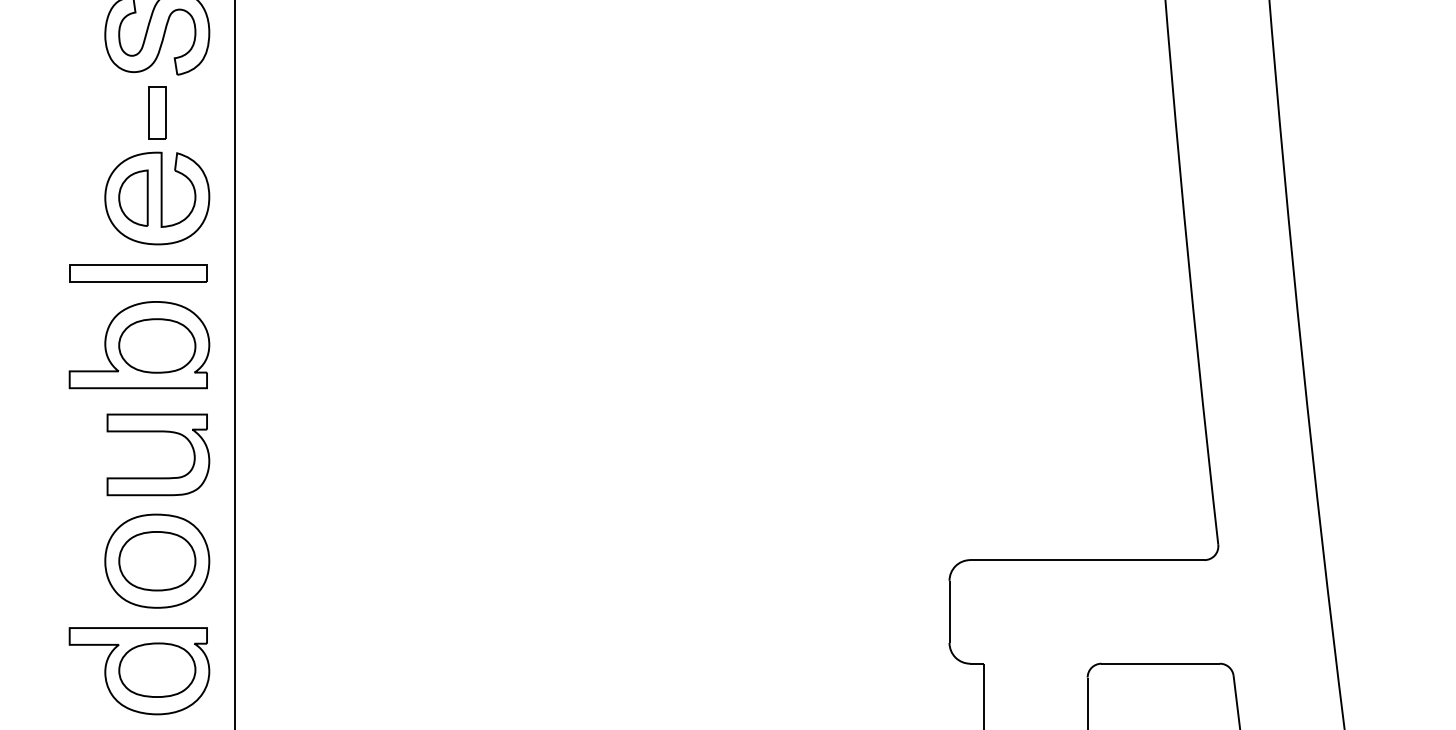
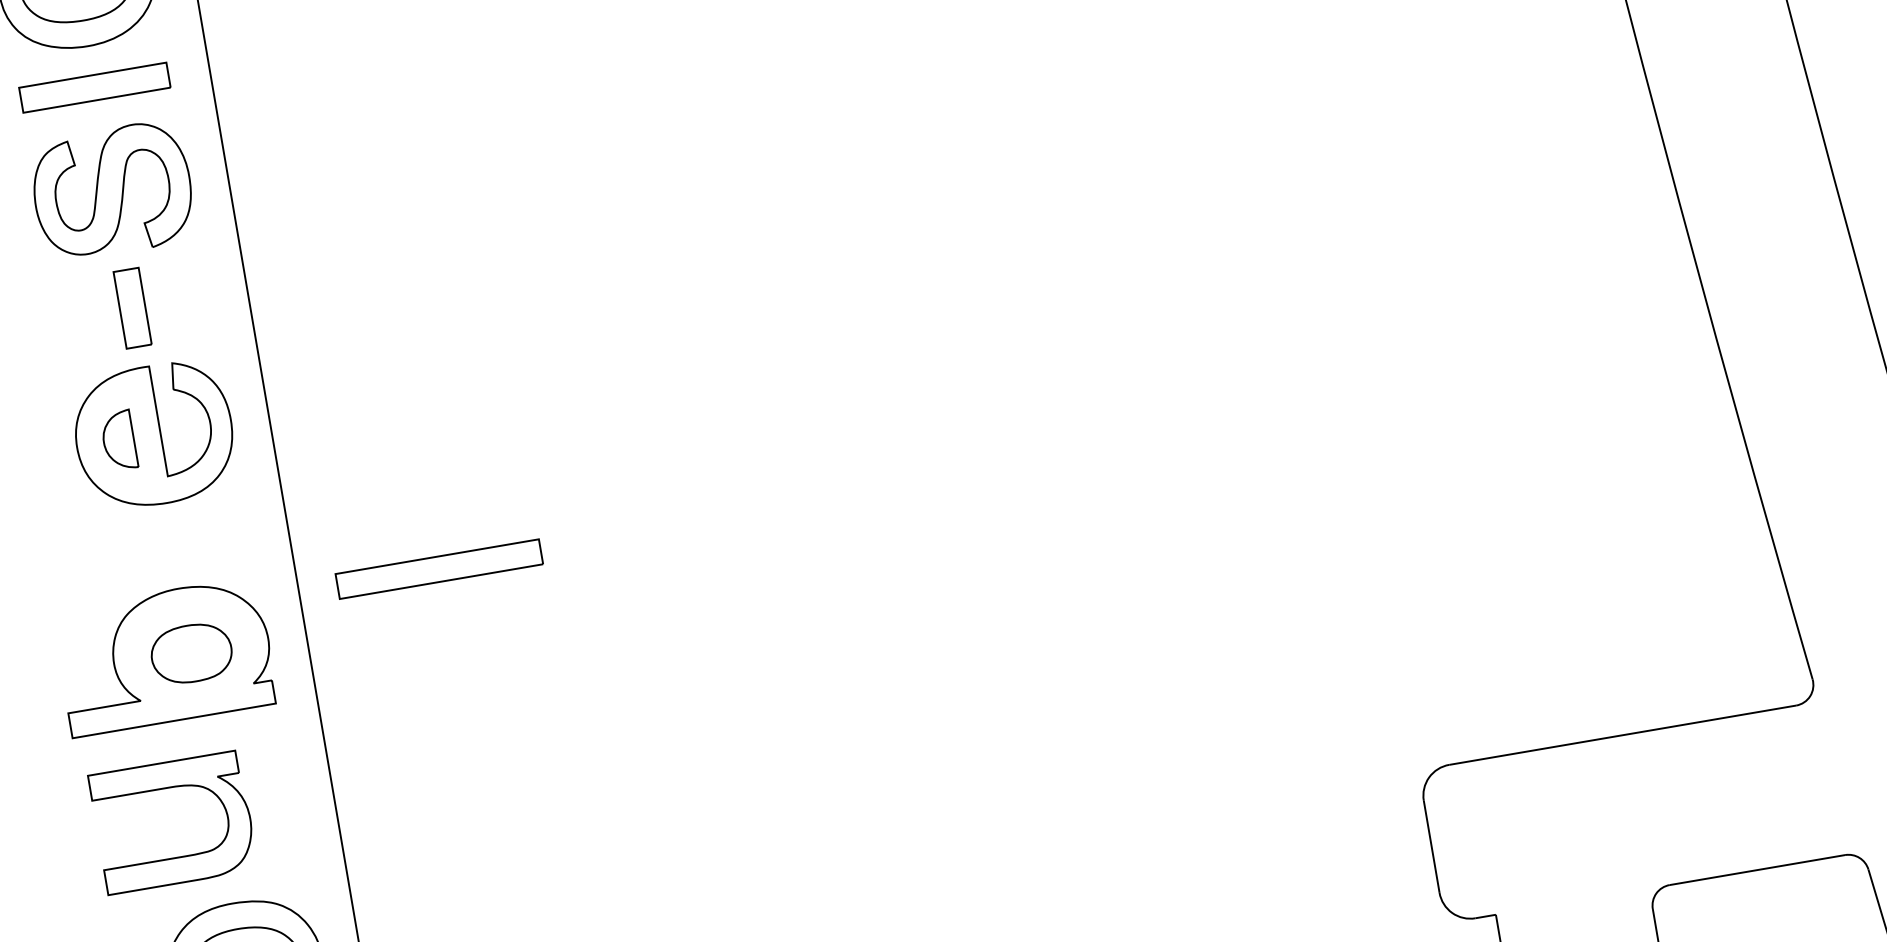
part: (133, 197) -> (118, 439), size x0.7
part: (138, 273) -> (439, 569), moved
part: (157, 345) -> (191, 652), size x0.7
part: (158, 432) -> (167, 789), moved

